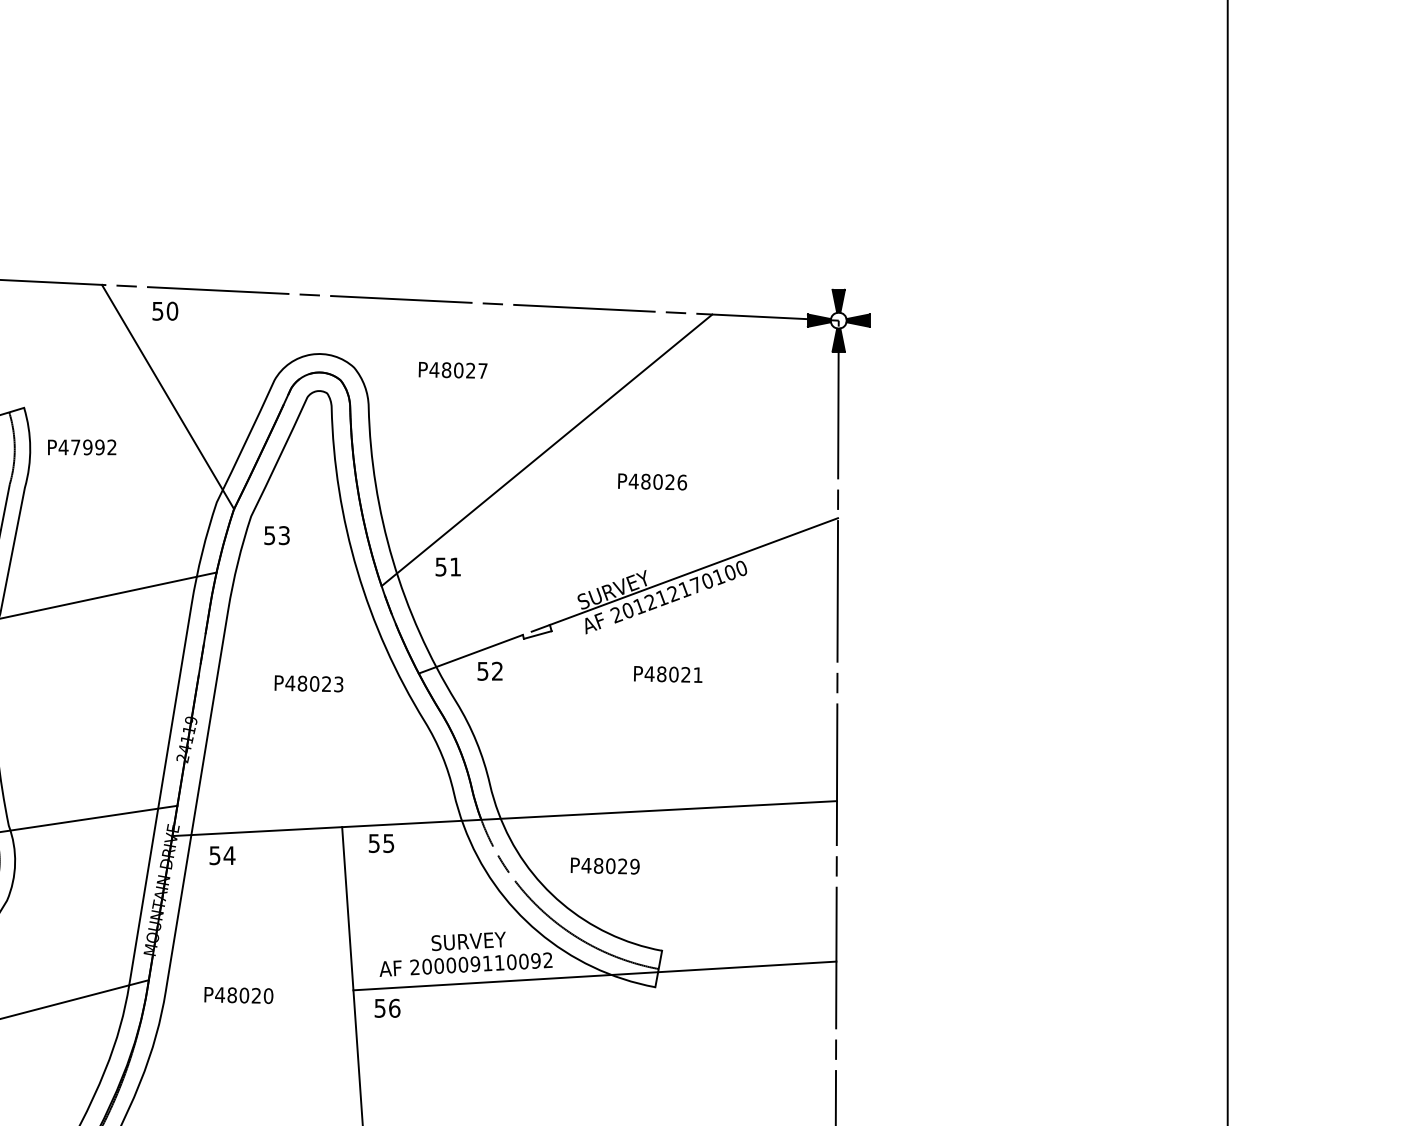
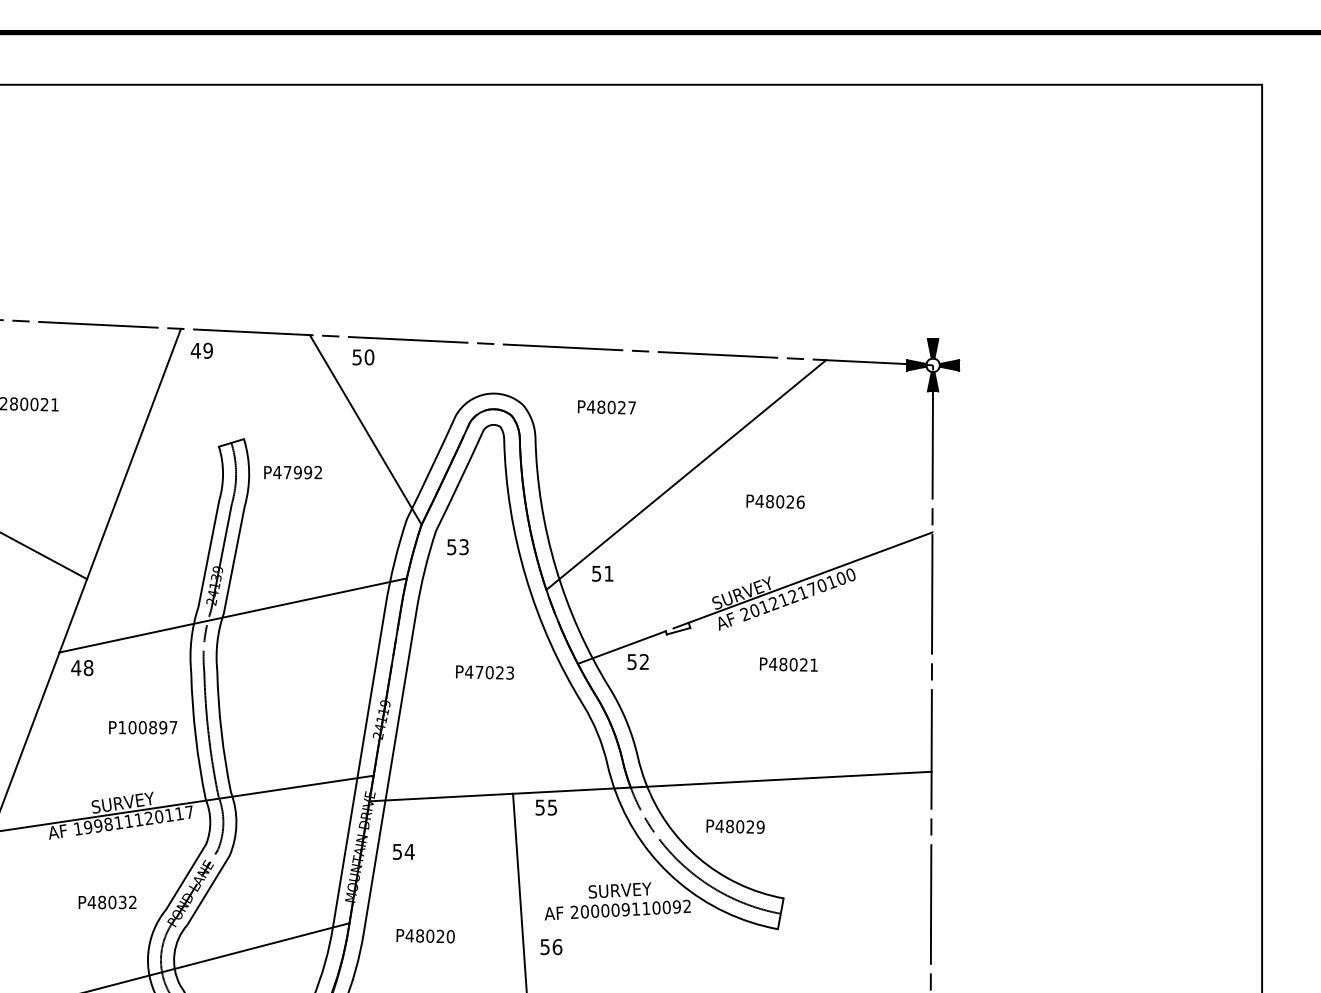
text: (302, 683) -> (479, 672), P48023 -> P47023
text: (222, 855) -> (403, 851), moved
line: (594, 975) -> (726, 919), removed

